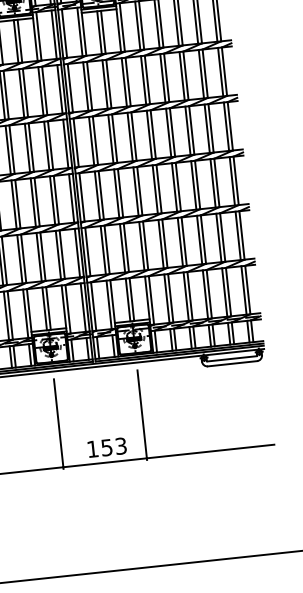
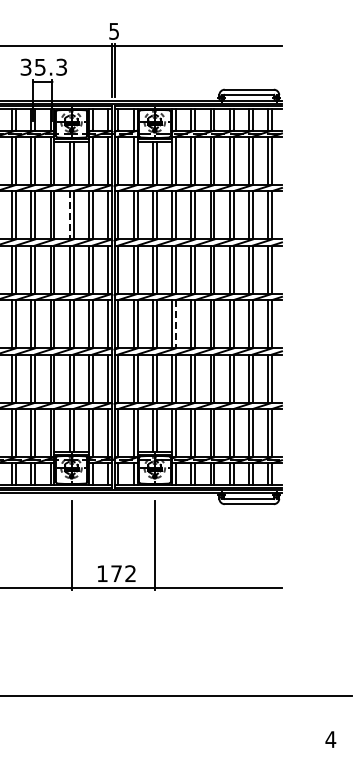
line: (21, 93) -> (69, 215), solid -> dashed
line: (140, 191) -> (176, 324), solid -> dashed
text: (113, 446) -> (123, 573), 153 -> 172

